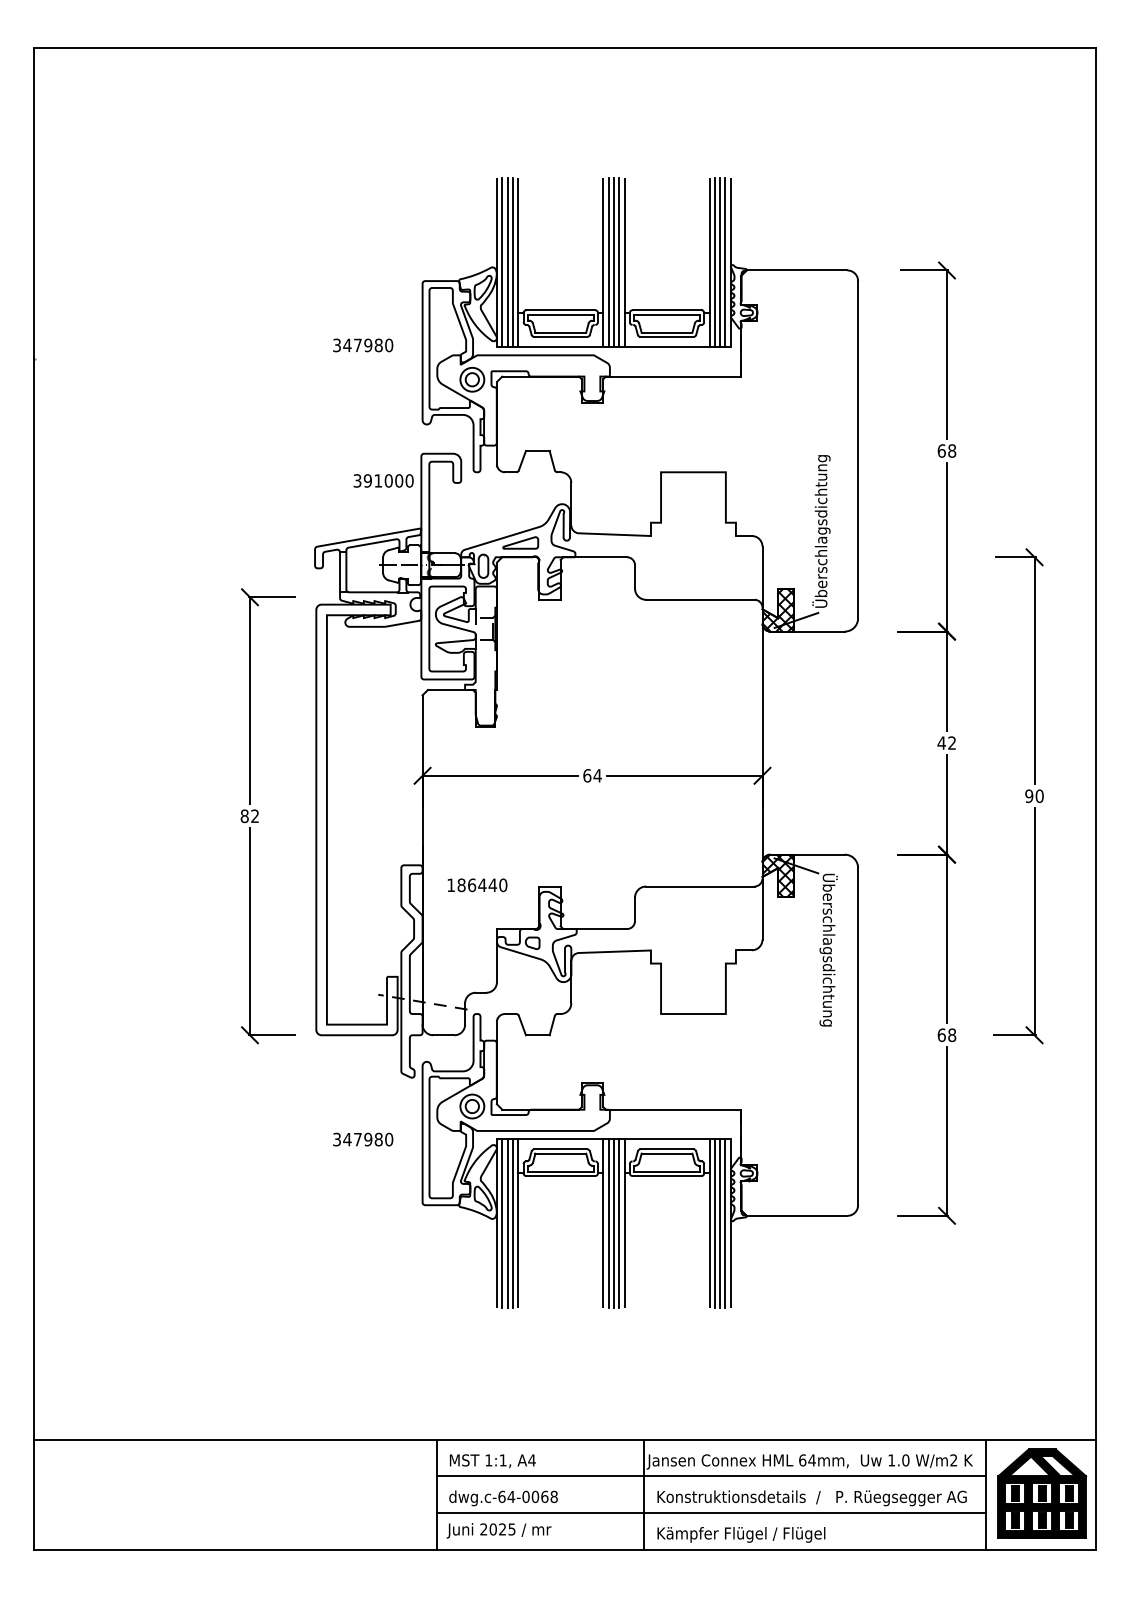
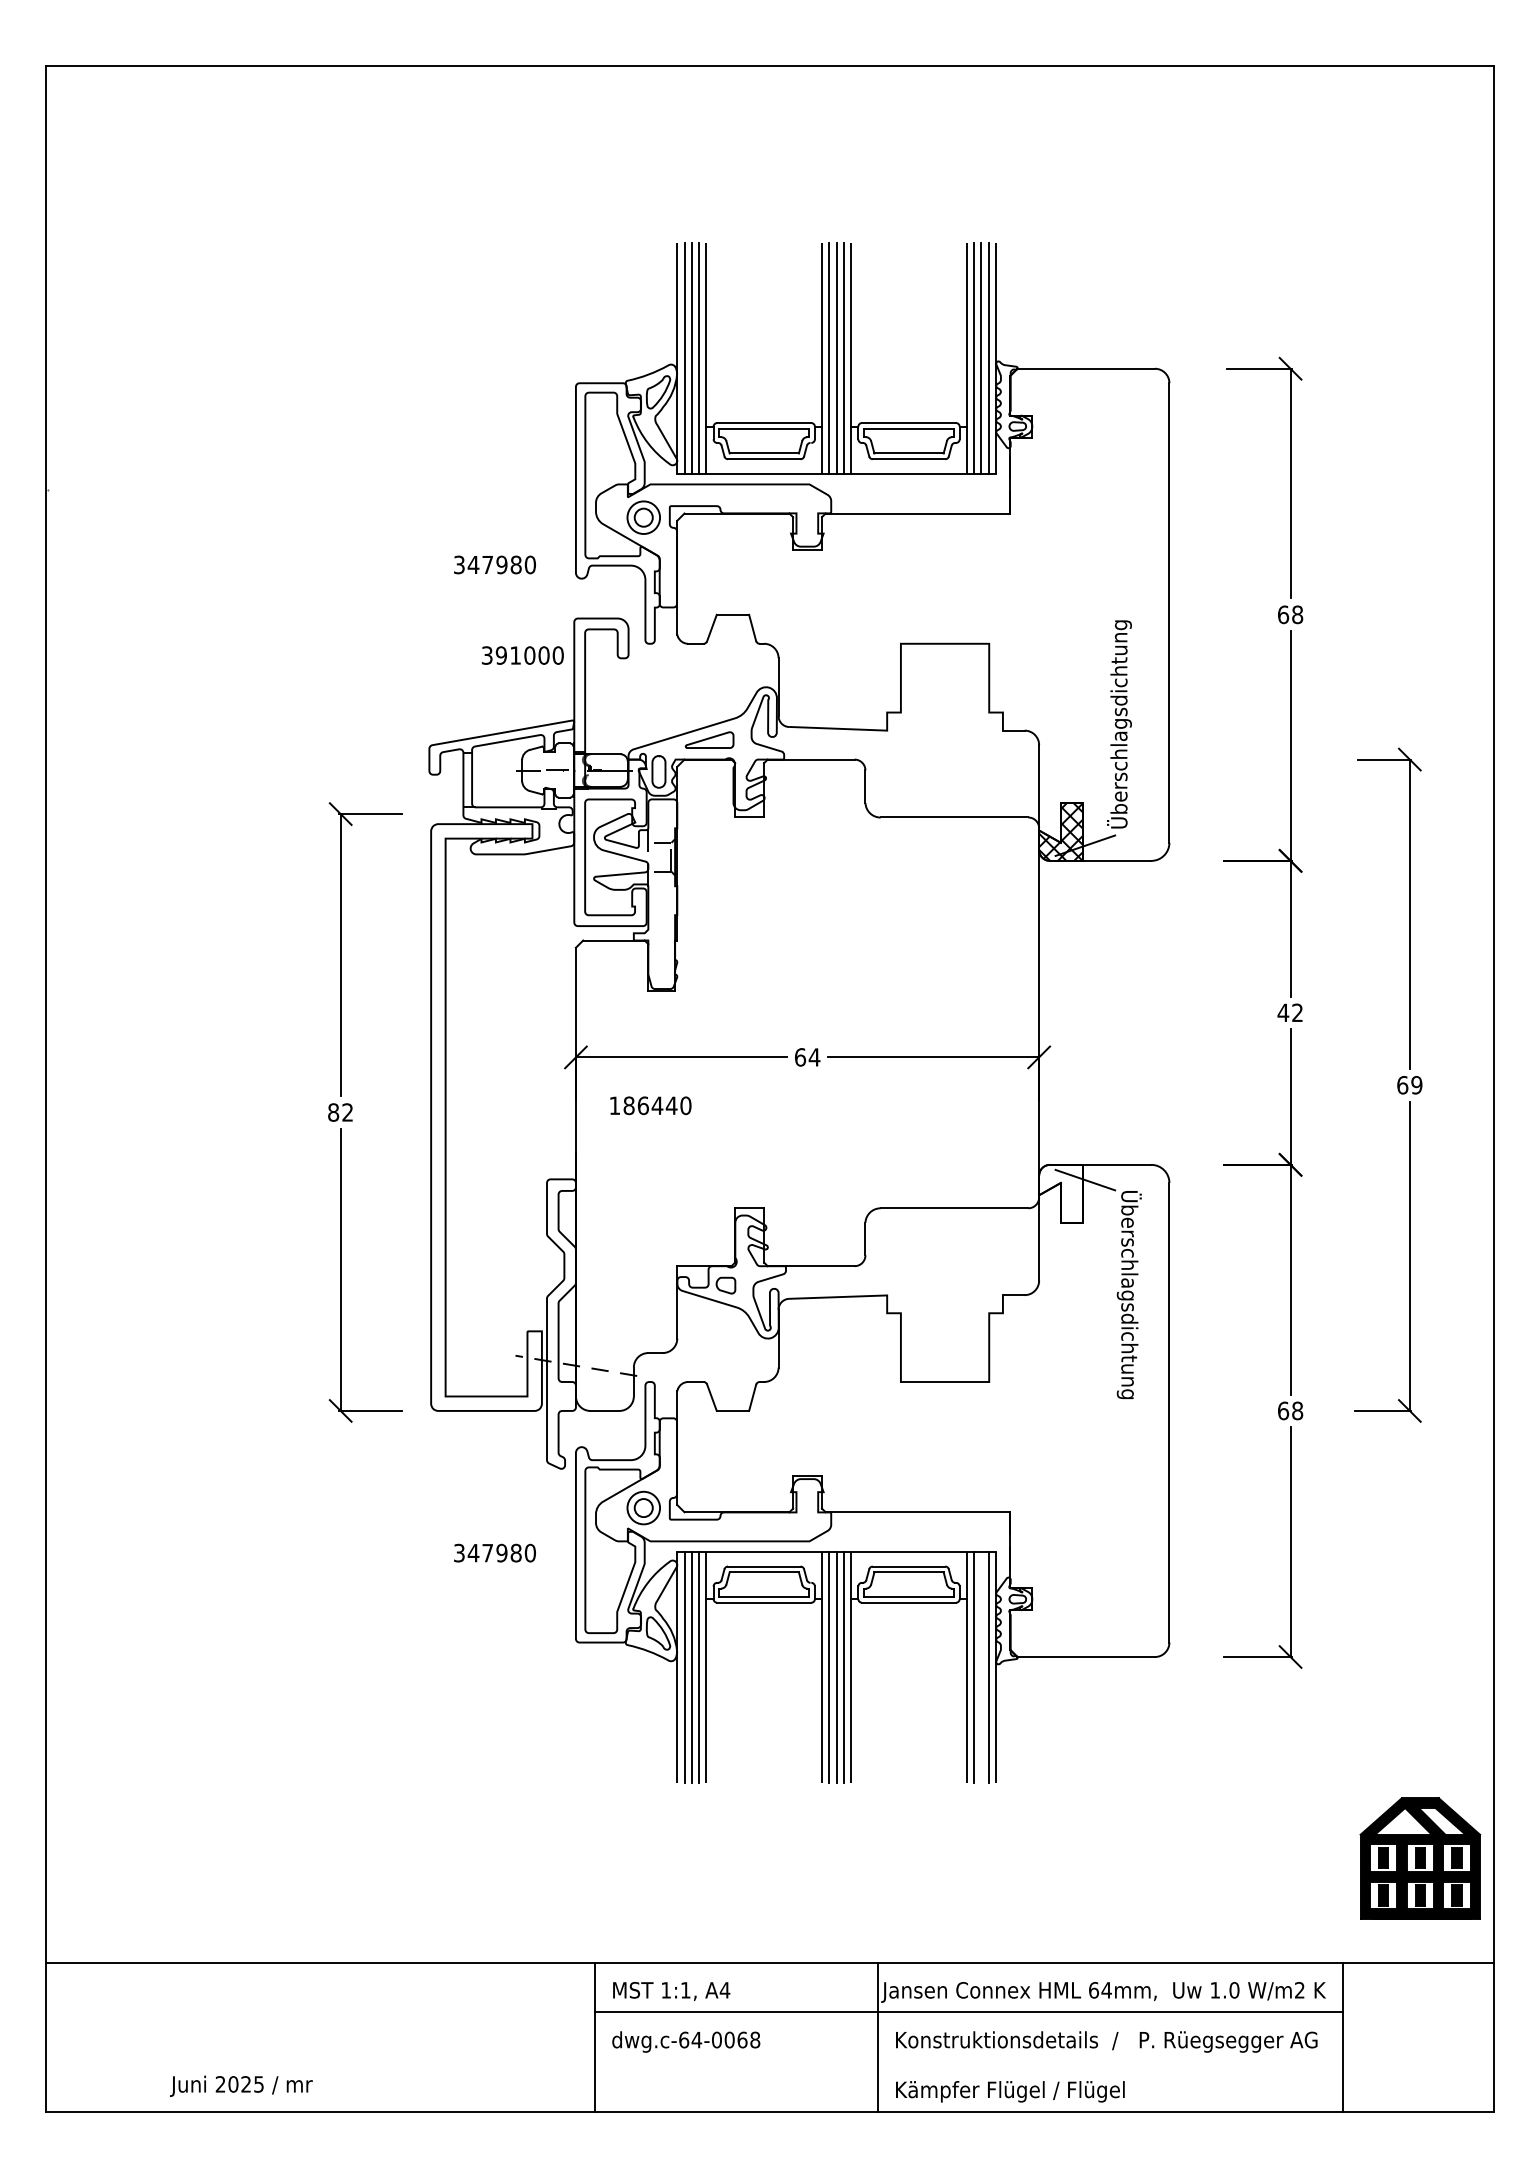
text: (363, 345) -> (495, 565), moved
text: (1034, 796) -> (1409, 1085), 90 -> 69
hatch: (778, 875) -> (1060, 1193), removed
text: (477, 885) -> (650, 1106), moved
line: (720, 1223) -> (981, 1667), removed
part: (1042, 1493) -> (1420, 1858), moved
line: (710, 1512) -> (968, 2061), removed
text: (498, 1530) -> (240, 2085), moved

